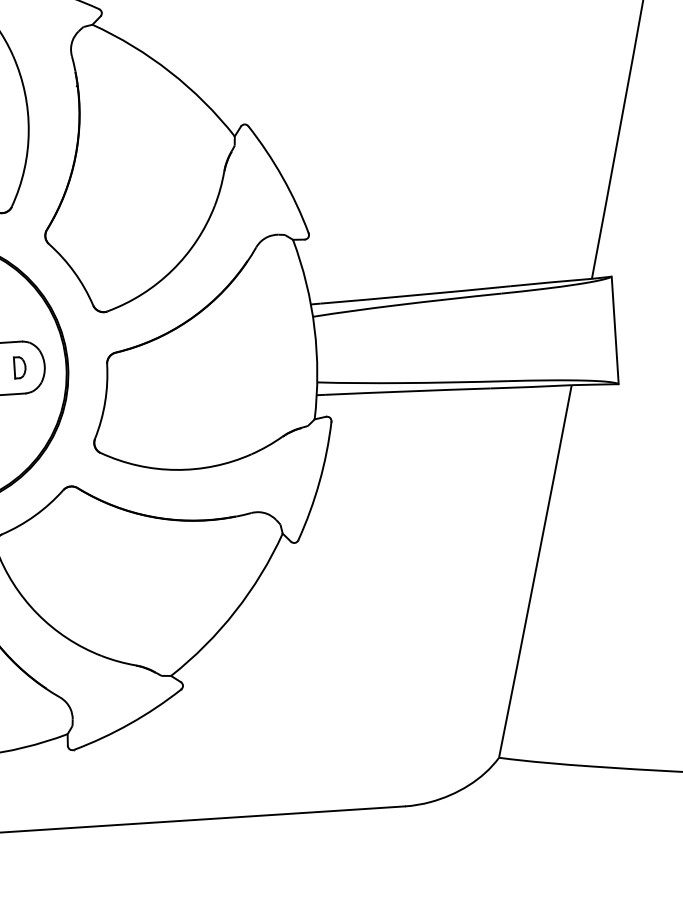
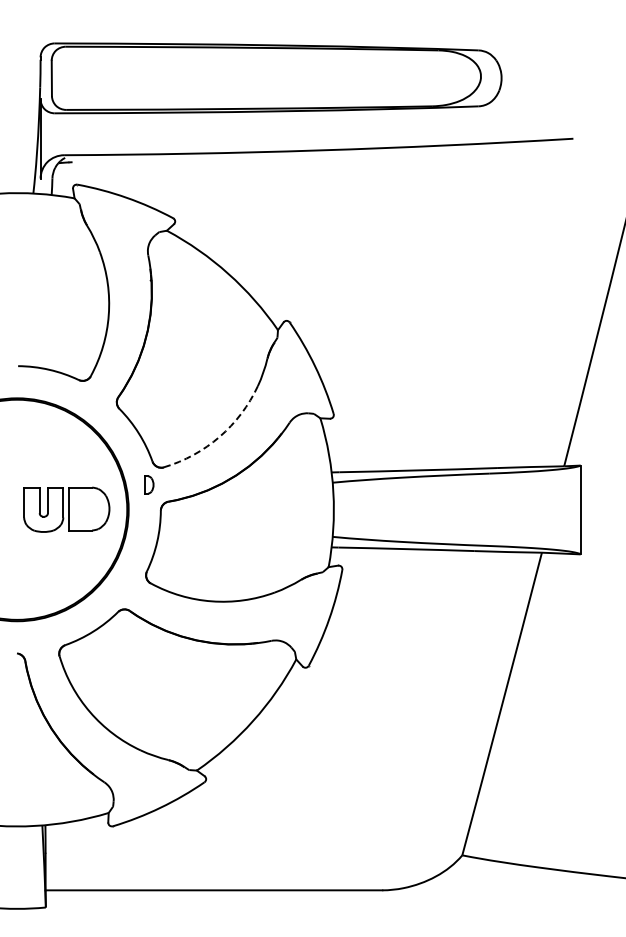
arc: (172, 269) -> (219, 436), solid -> dashed
part: (20, 367) -> (149, 484), moved

